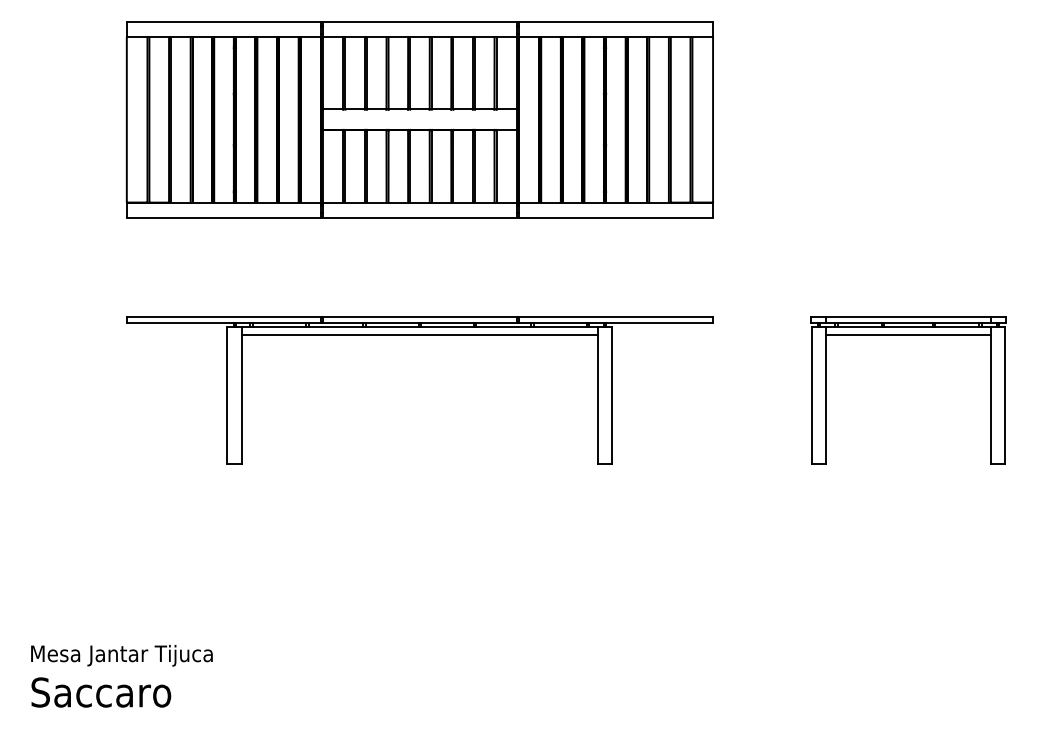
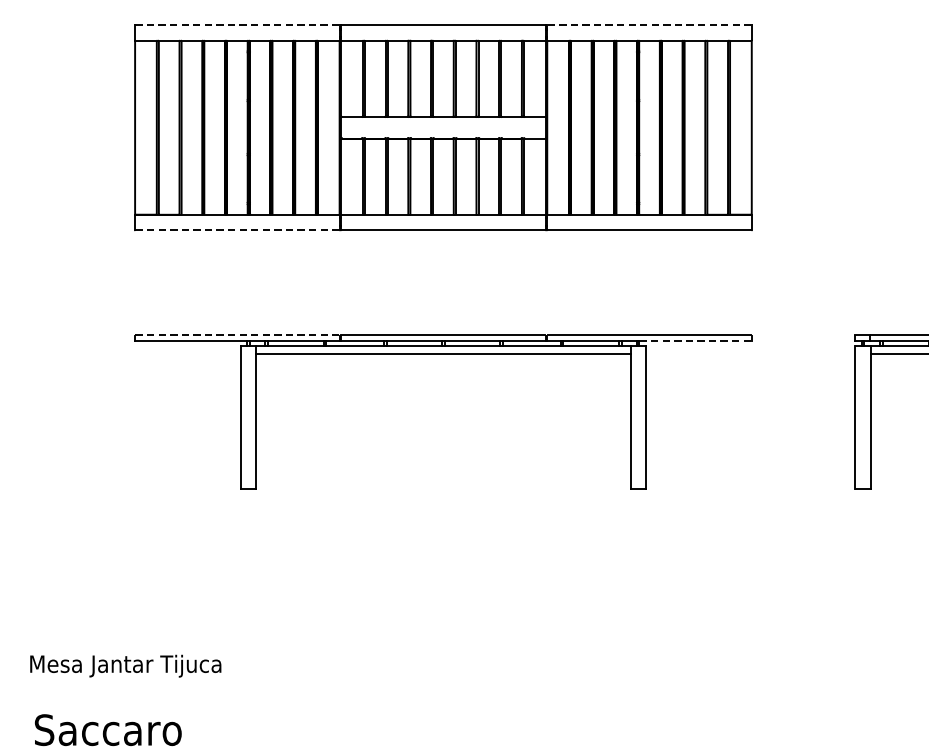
line: (224, 22) -> (237, 25), solid -> dashed
line: (615, 22) -> (649, 25), solid -> dashed
line: (224, 217) -> (237, 230), solid -> dashed
line: (224, 317) -> (237, 335), solid -> dashed
line: (660, 323) -> (696, 341), solid -> dashed
text: (121, 655) -> (125, 665), moved

